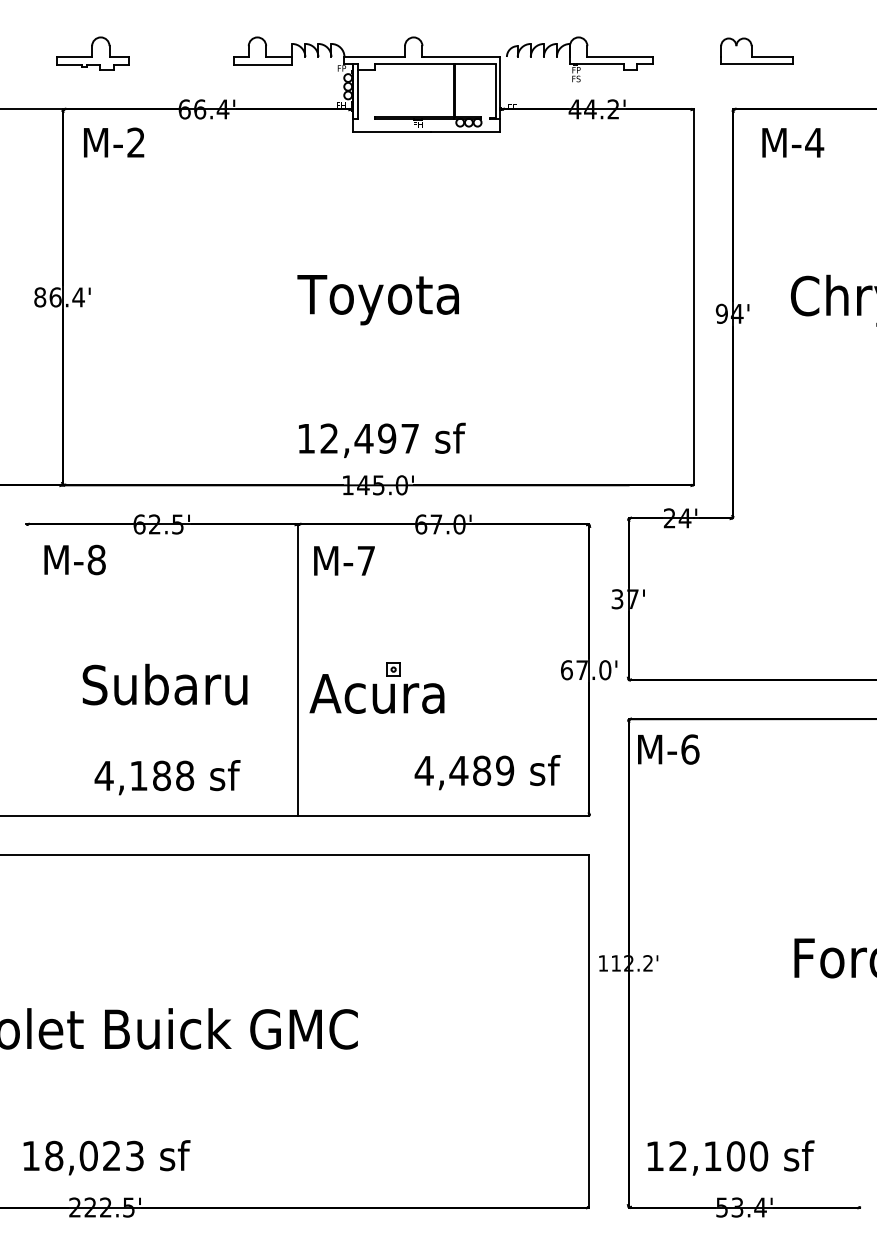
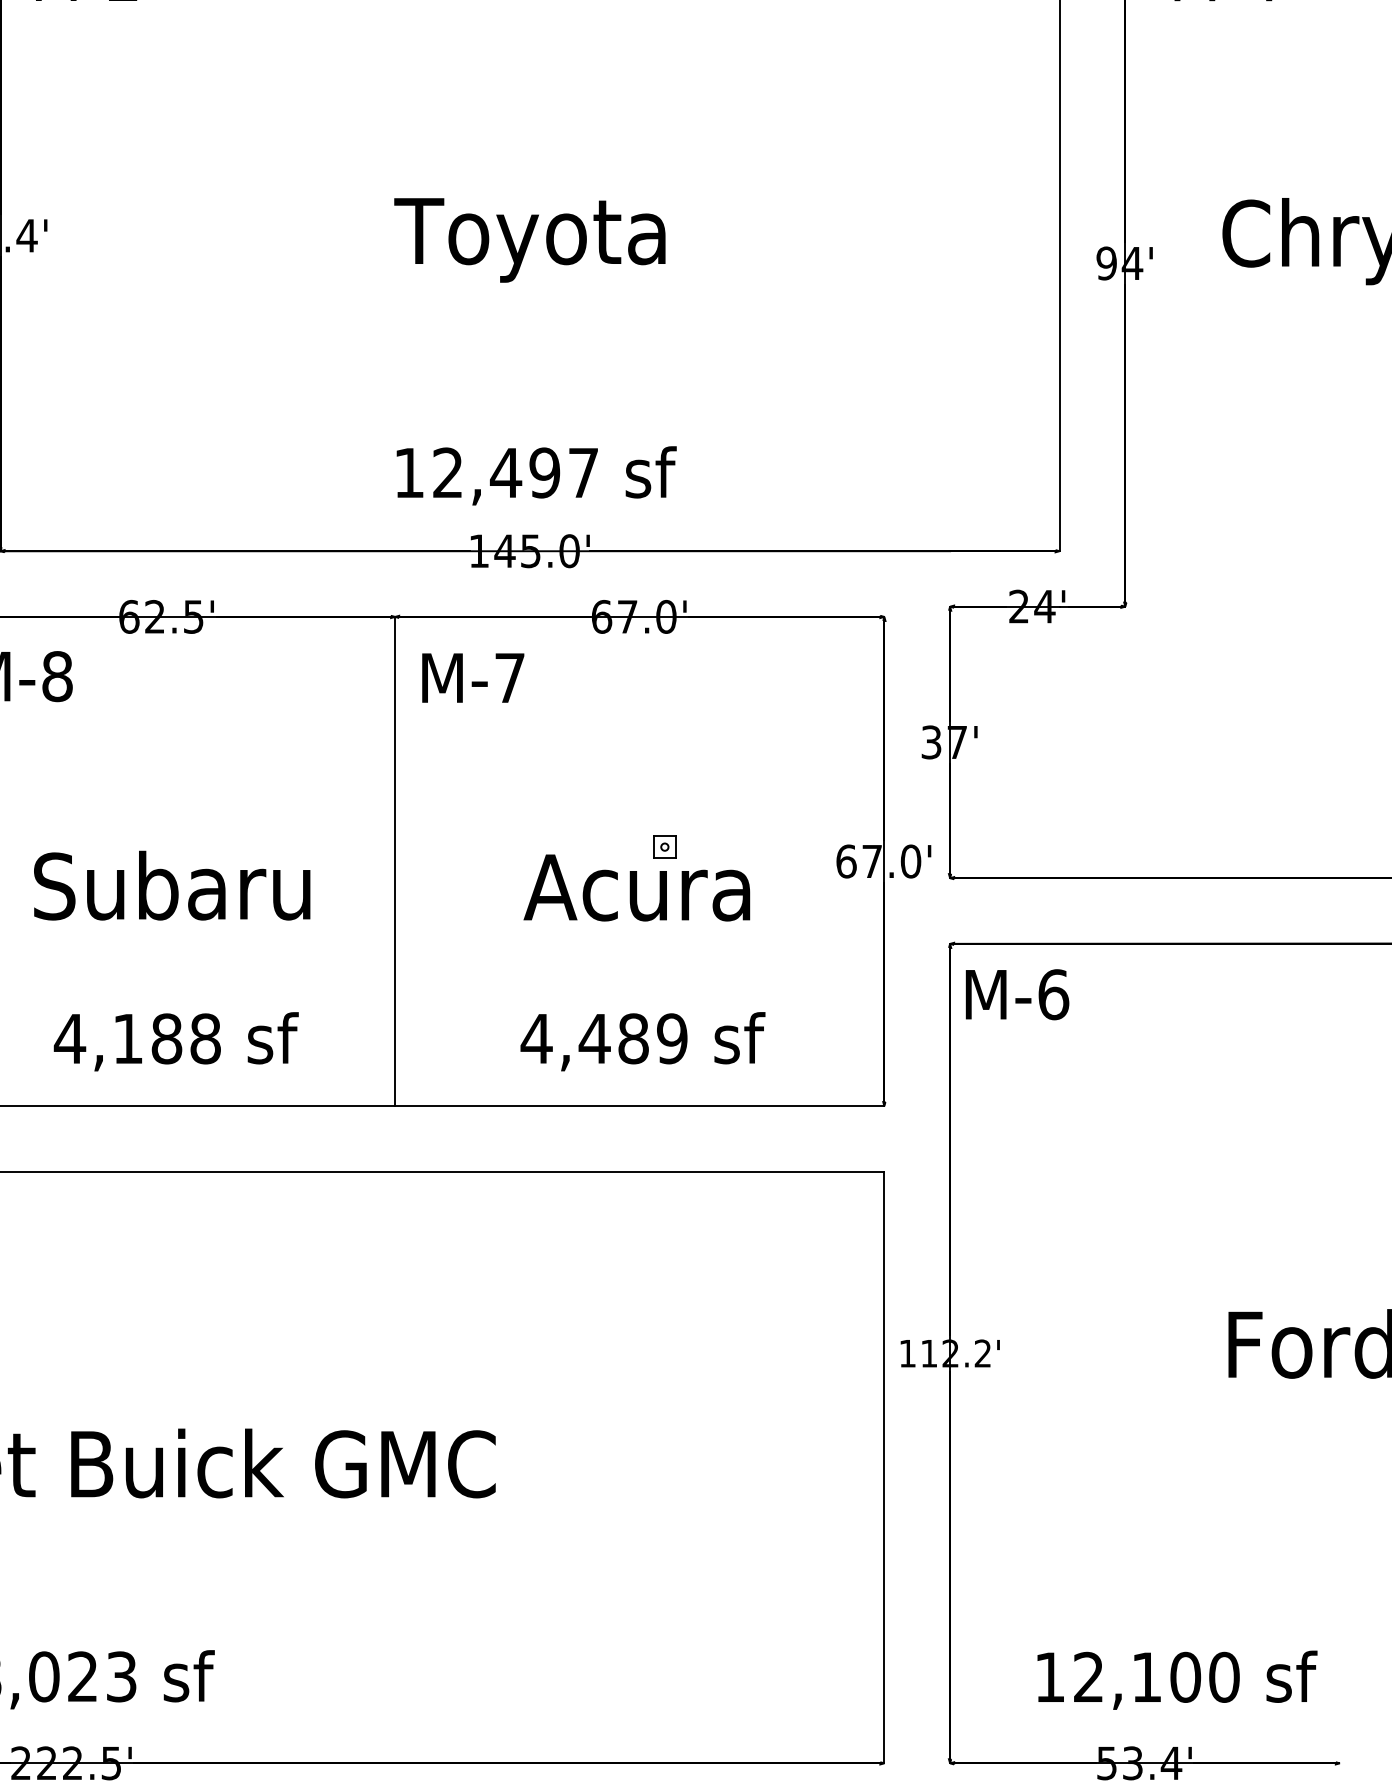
part: (376, 687) -> (636, 877), moved
text: (487, 772) -> (642, 1041), moved
text: (730, 1157) -> (1176, 1679), moved

